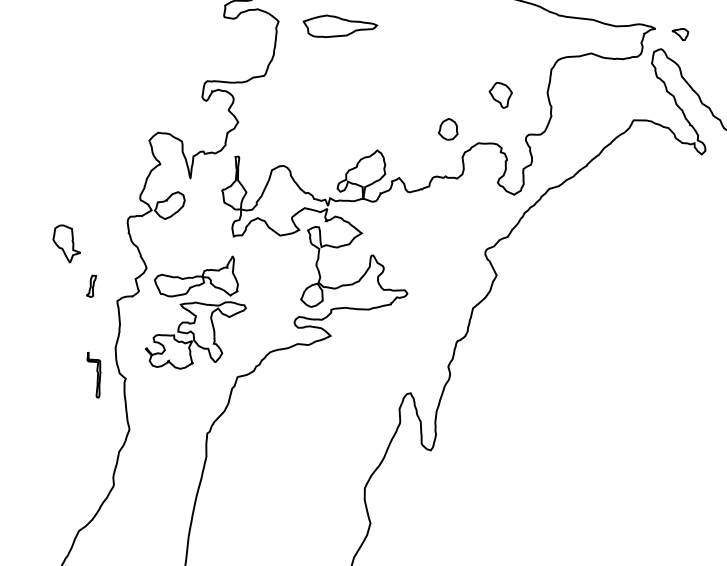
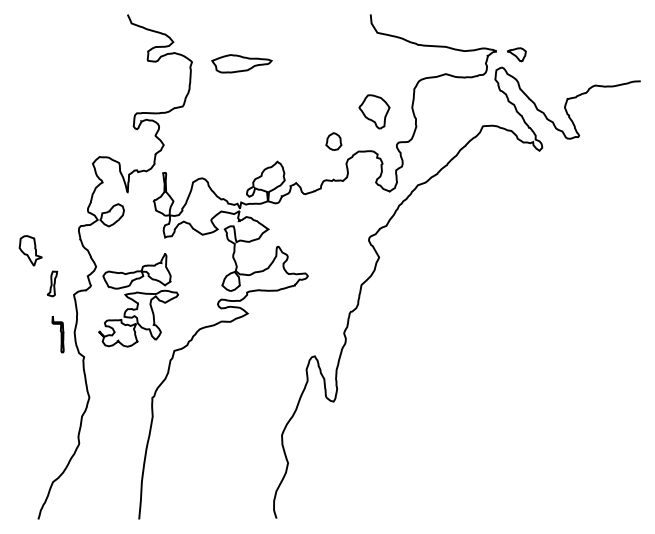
part: (679, 33) -> (516, 54), size x1.43
part: (500, 94) -> (374, 111), size x1.67
part: (91, 285) -> (52, 283), size x1.43
part: (92, 374) -> (57, 334), moved

